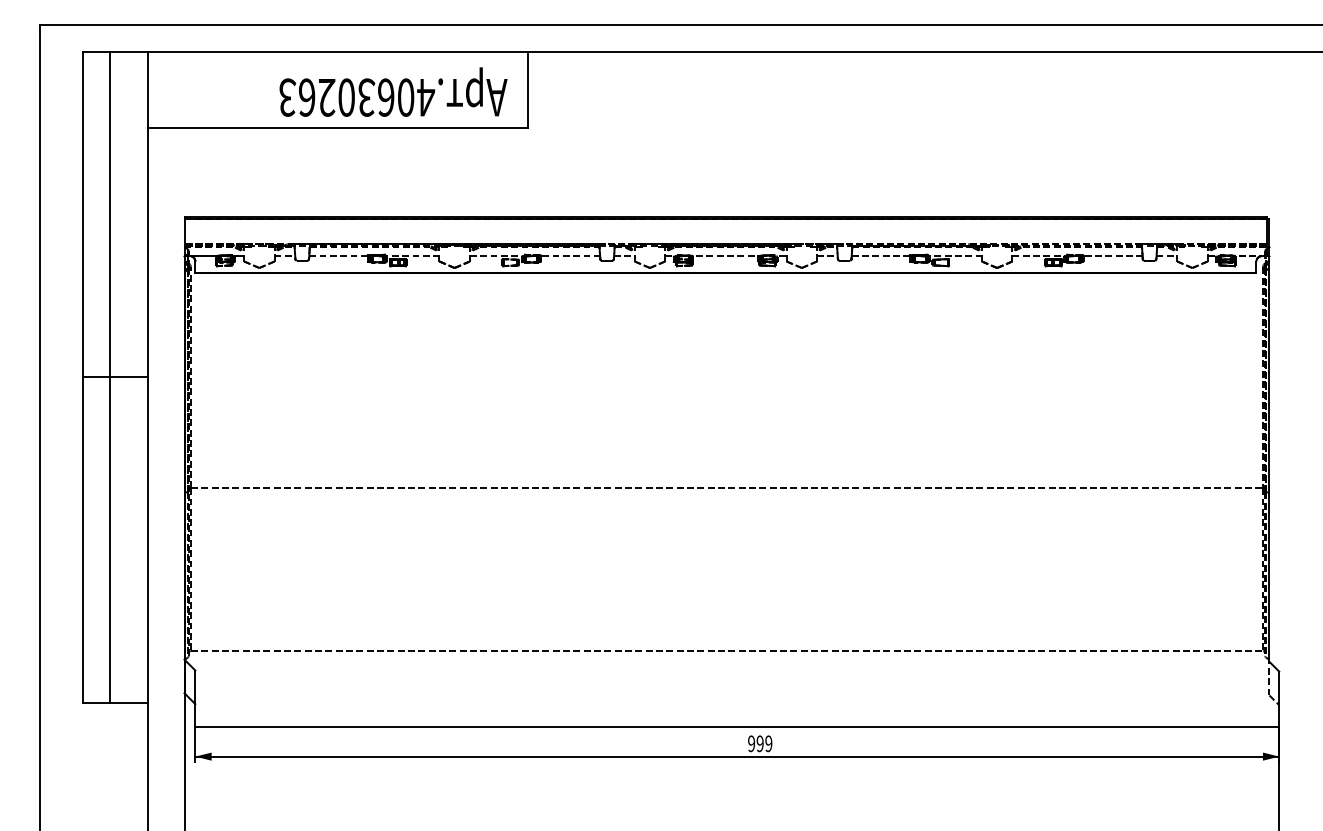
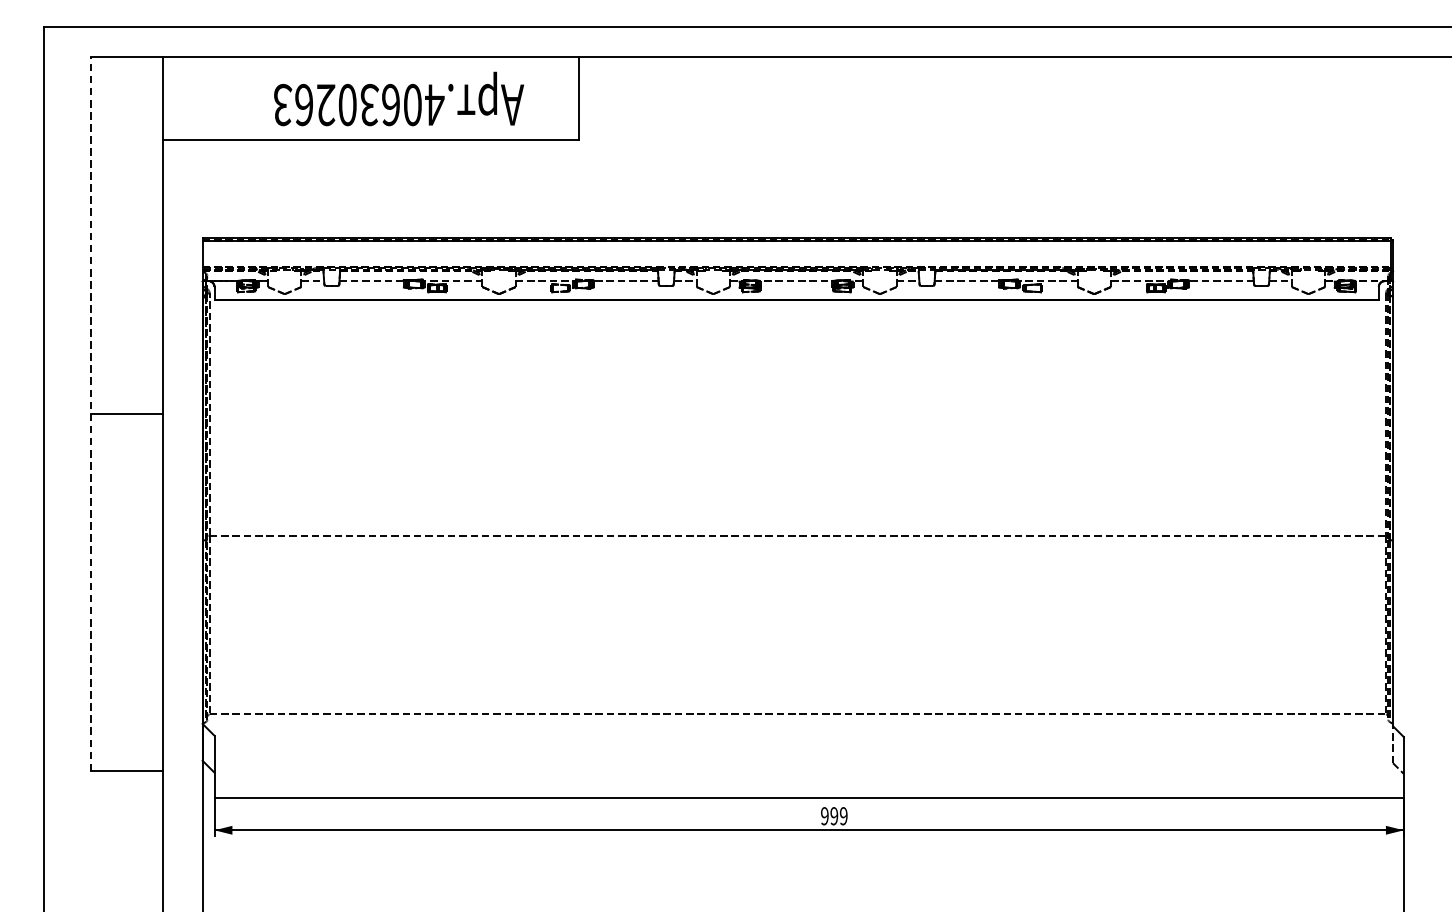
text: (393, 91) -> (399, 98), moved
line: (83, 376) -> (91, 413), solid -> dashed
line: (110, 376) -> (121, 413), removed

